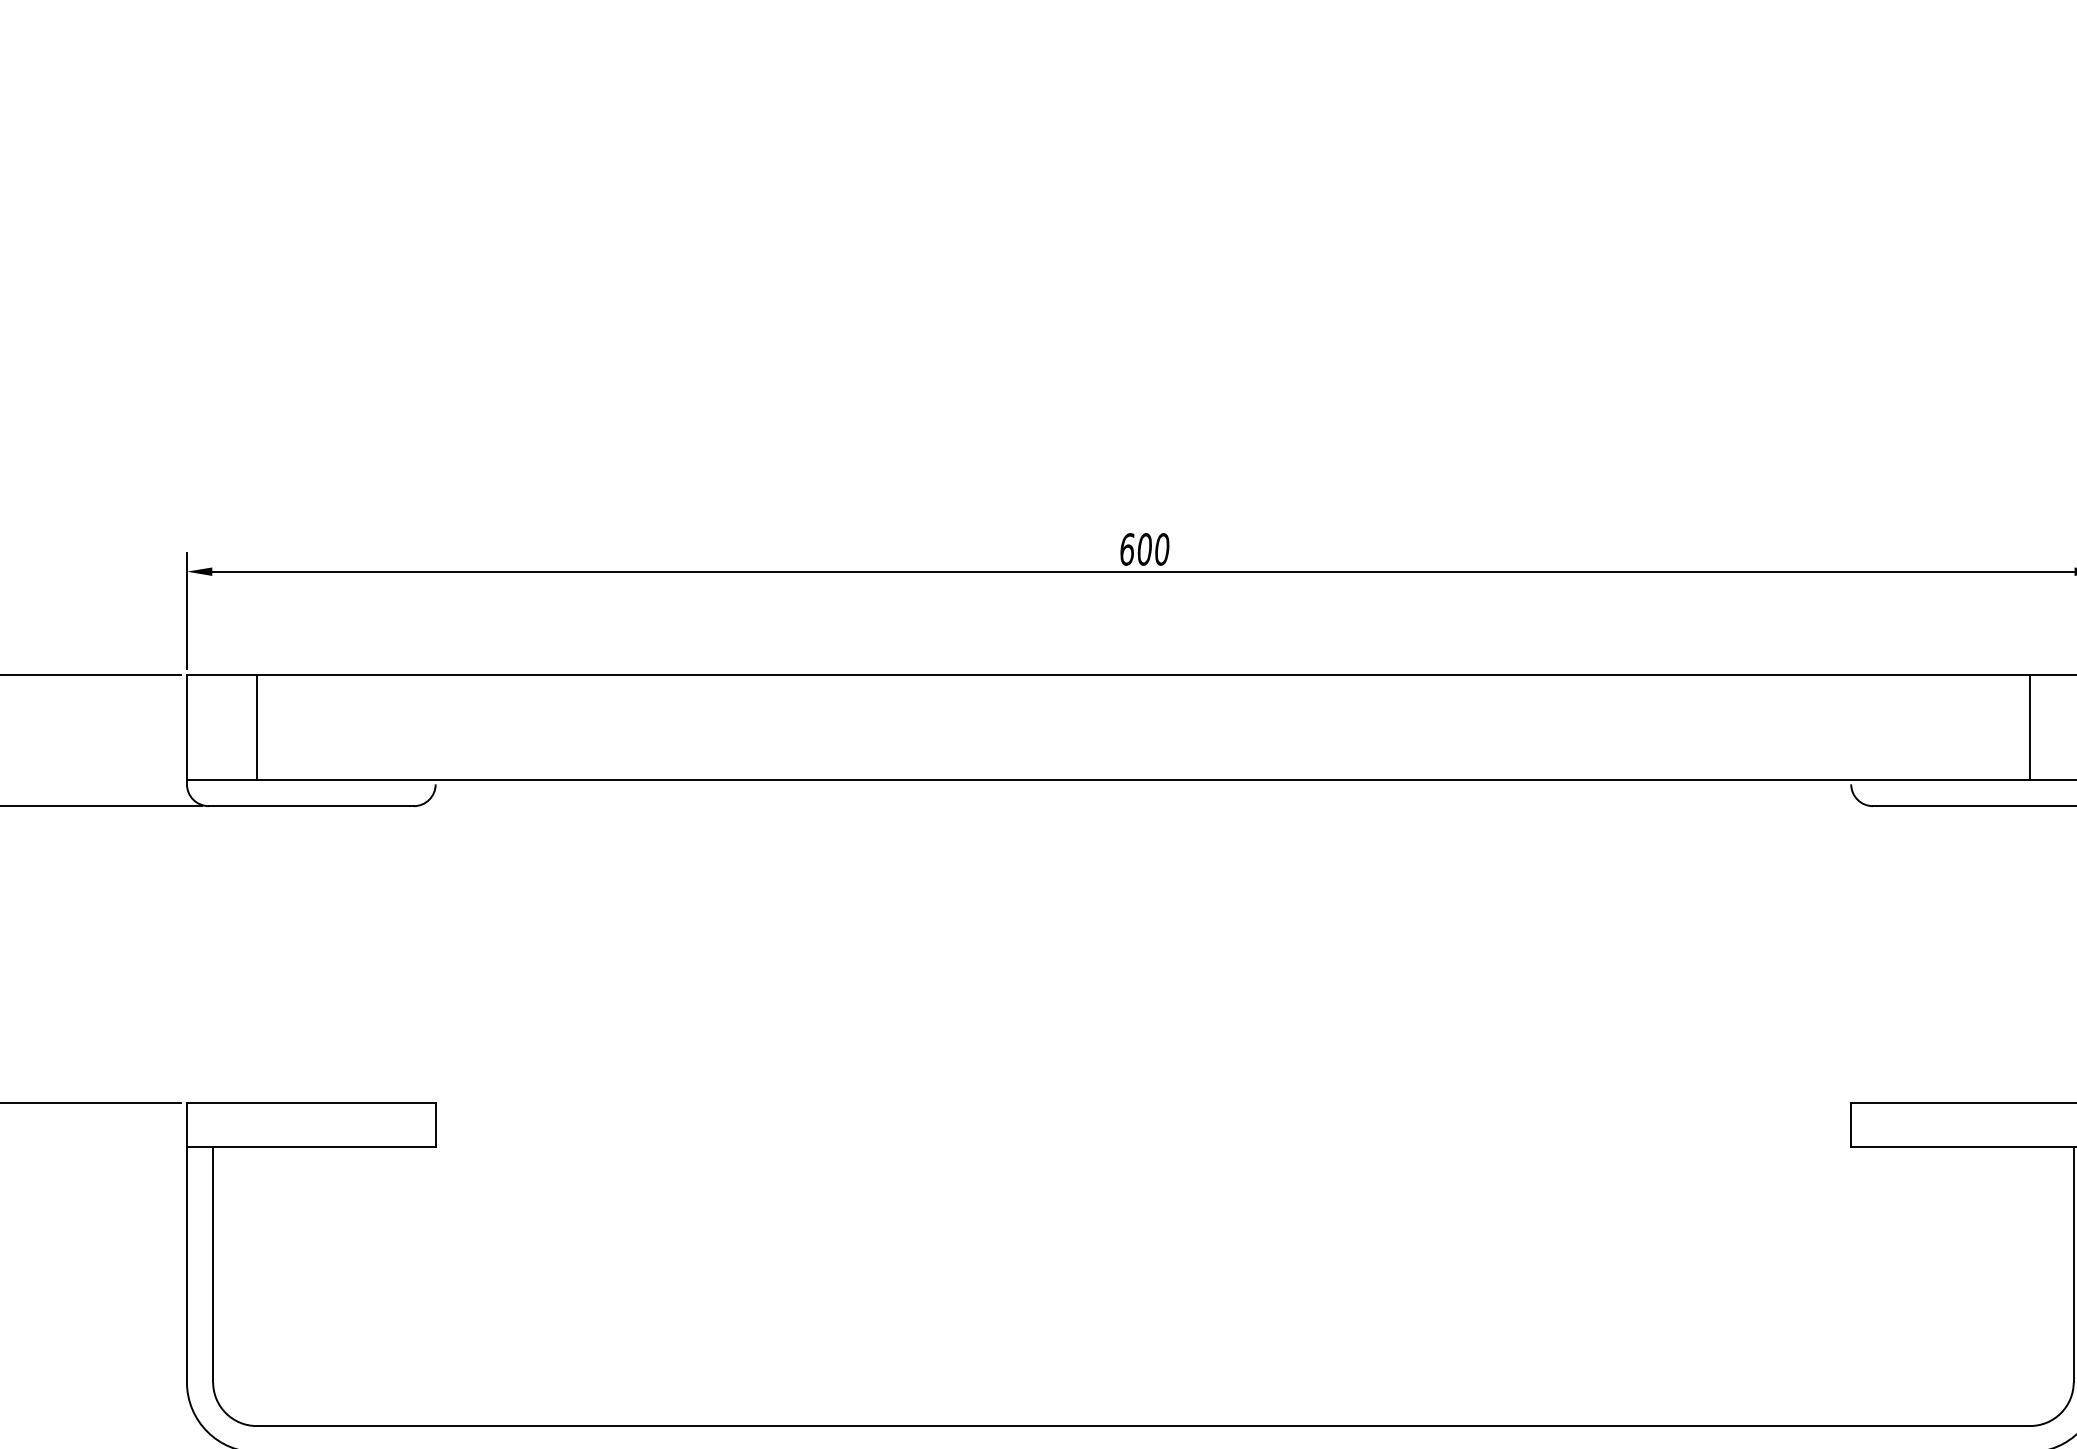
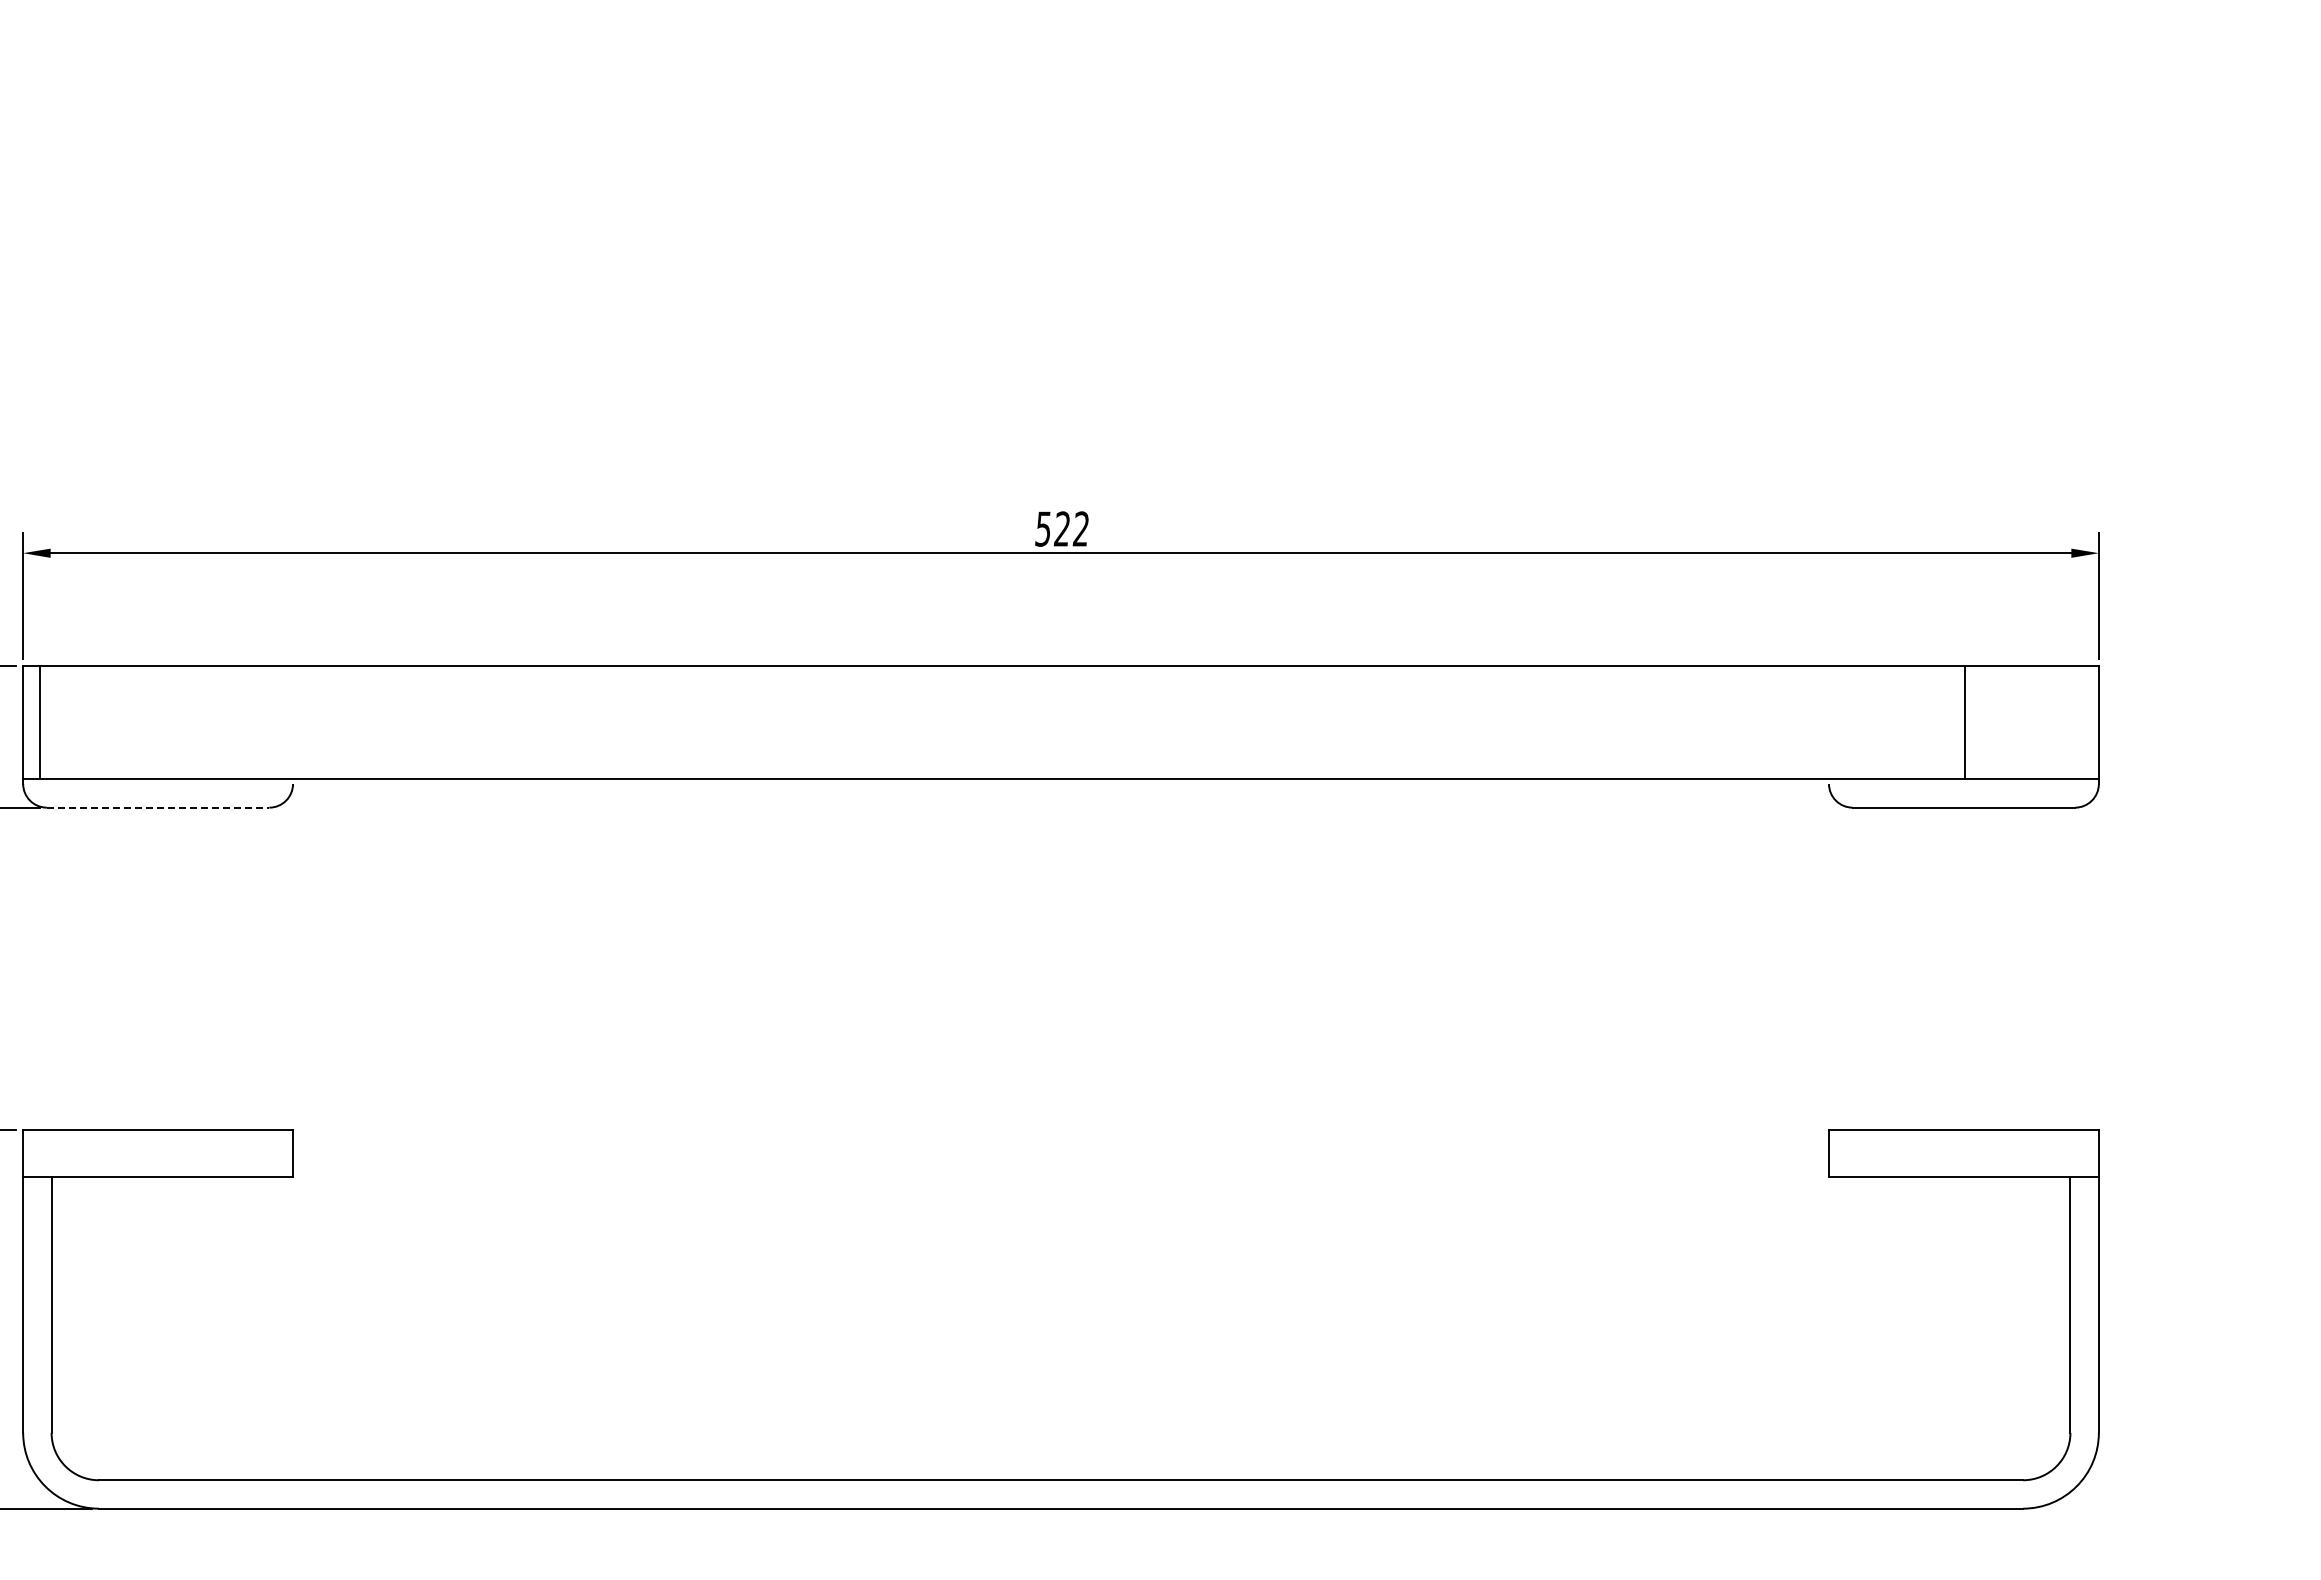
text: (1144, 548) -> (1062, 528), 600 -> 522
line: (256, 727) -> (39, 722), moved
line: (2030, 727) -> (1965, 722), moved
line: (311, 806) -> (158, 807), solid -> dashed

